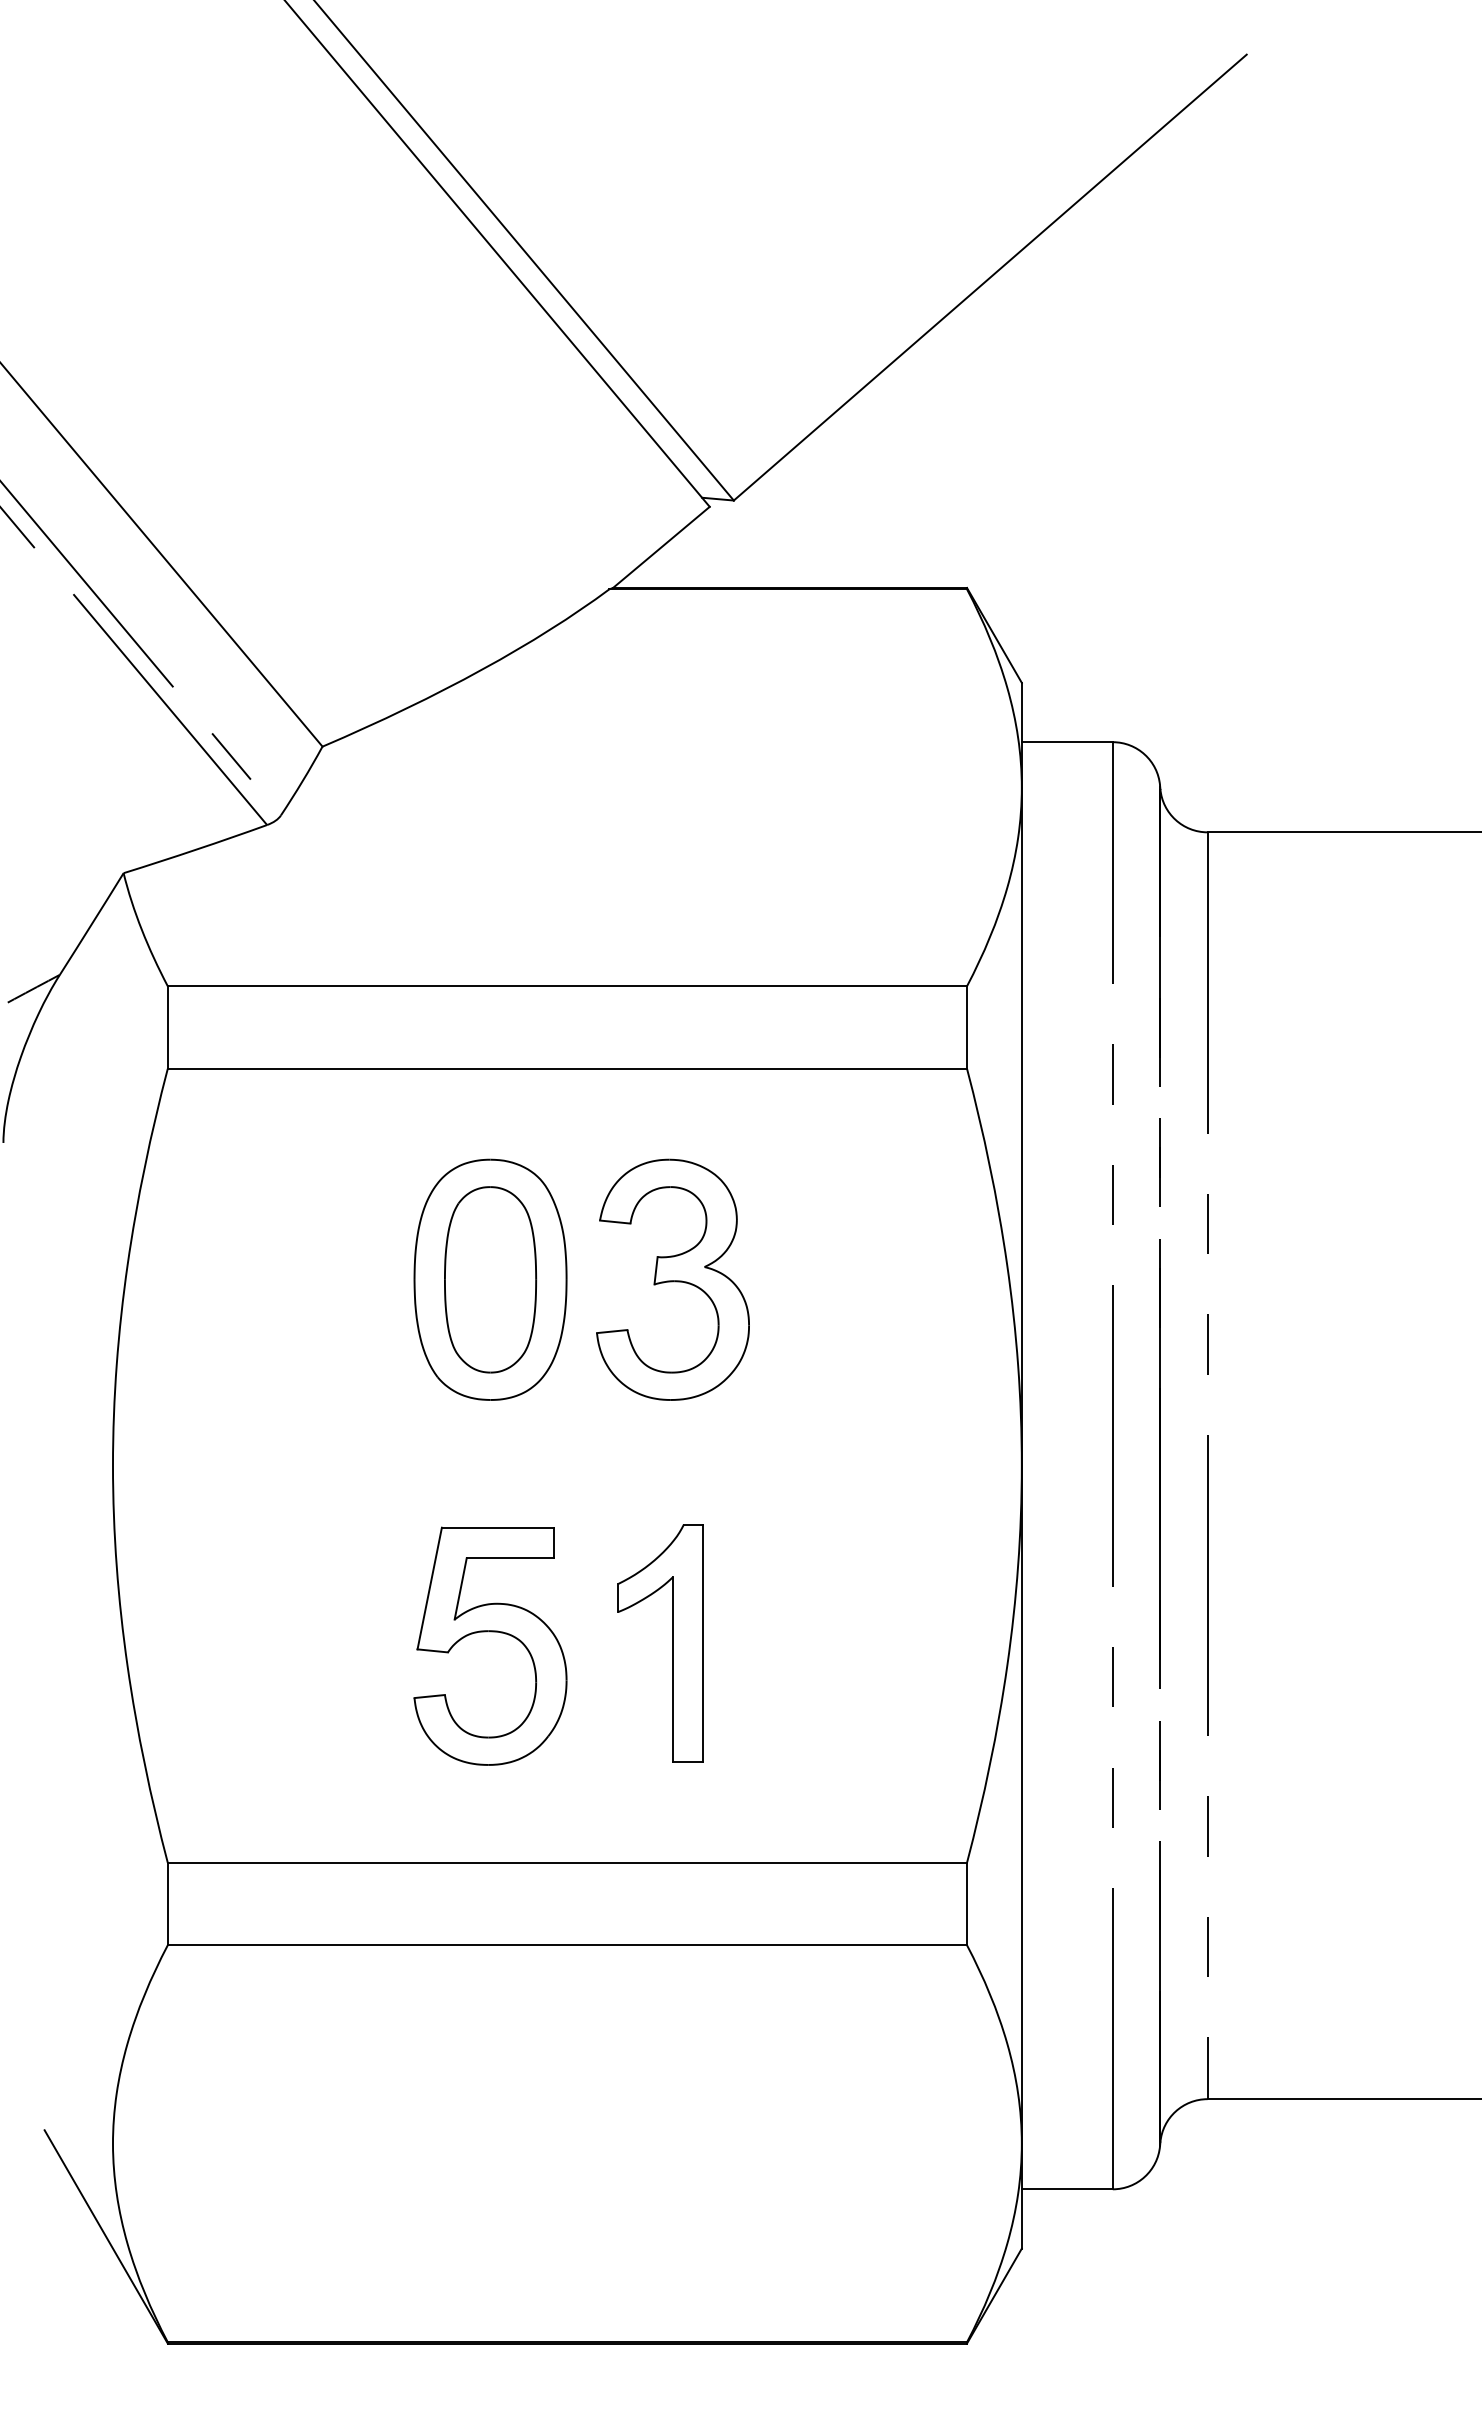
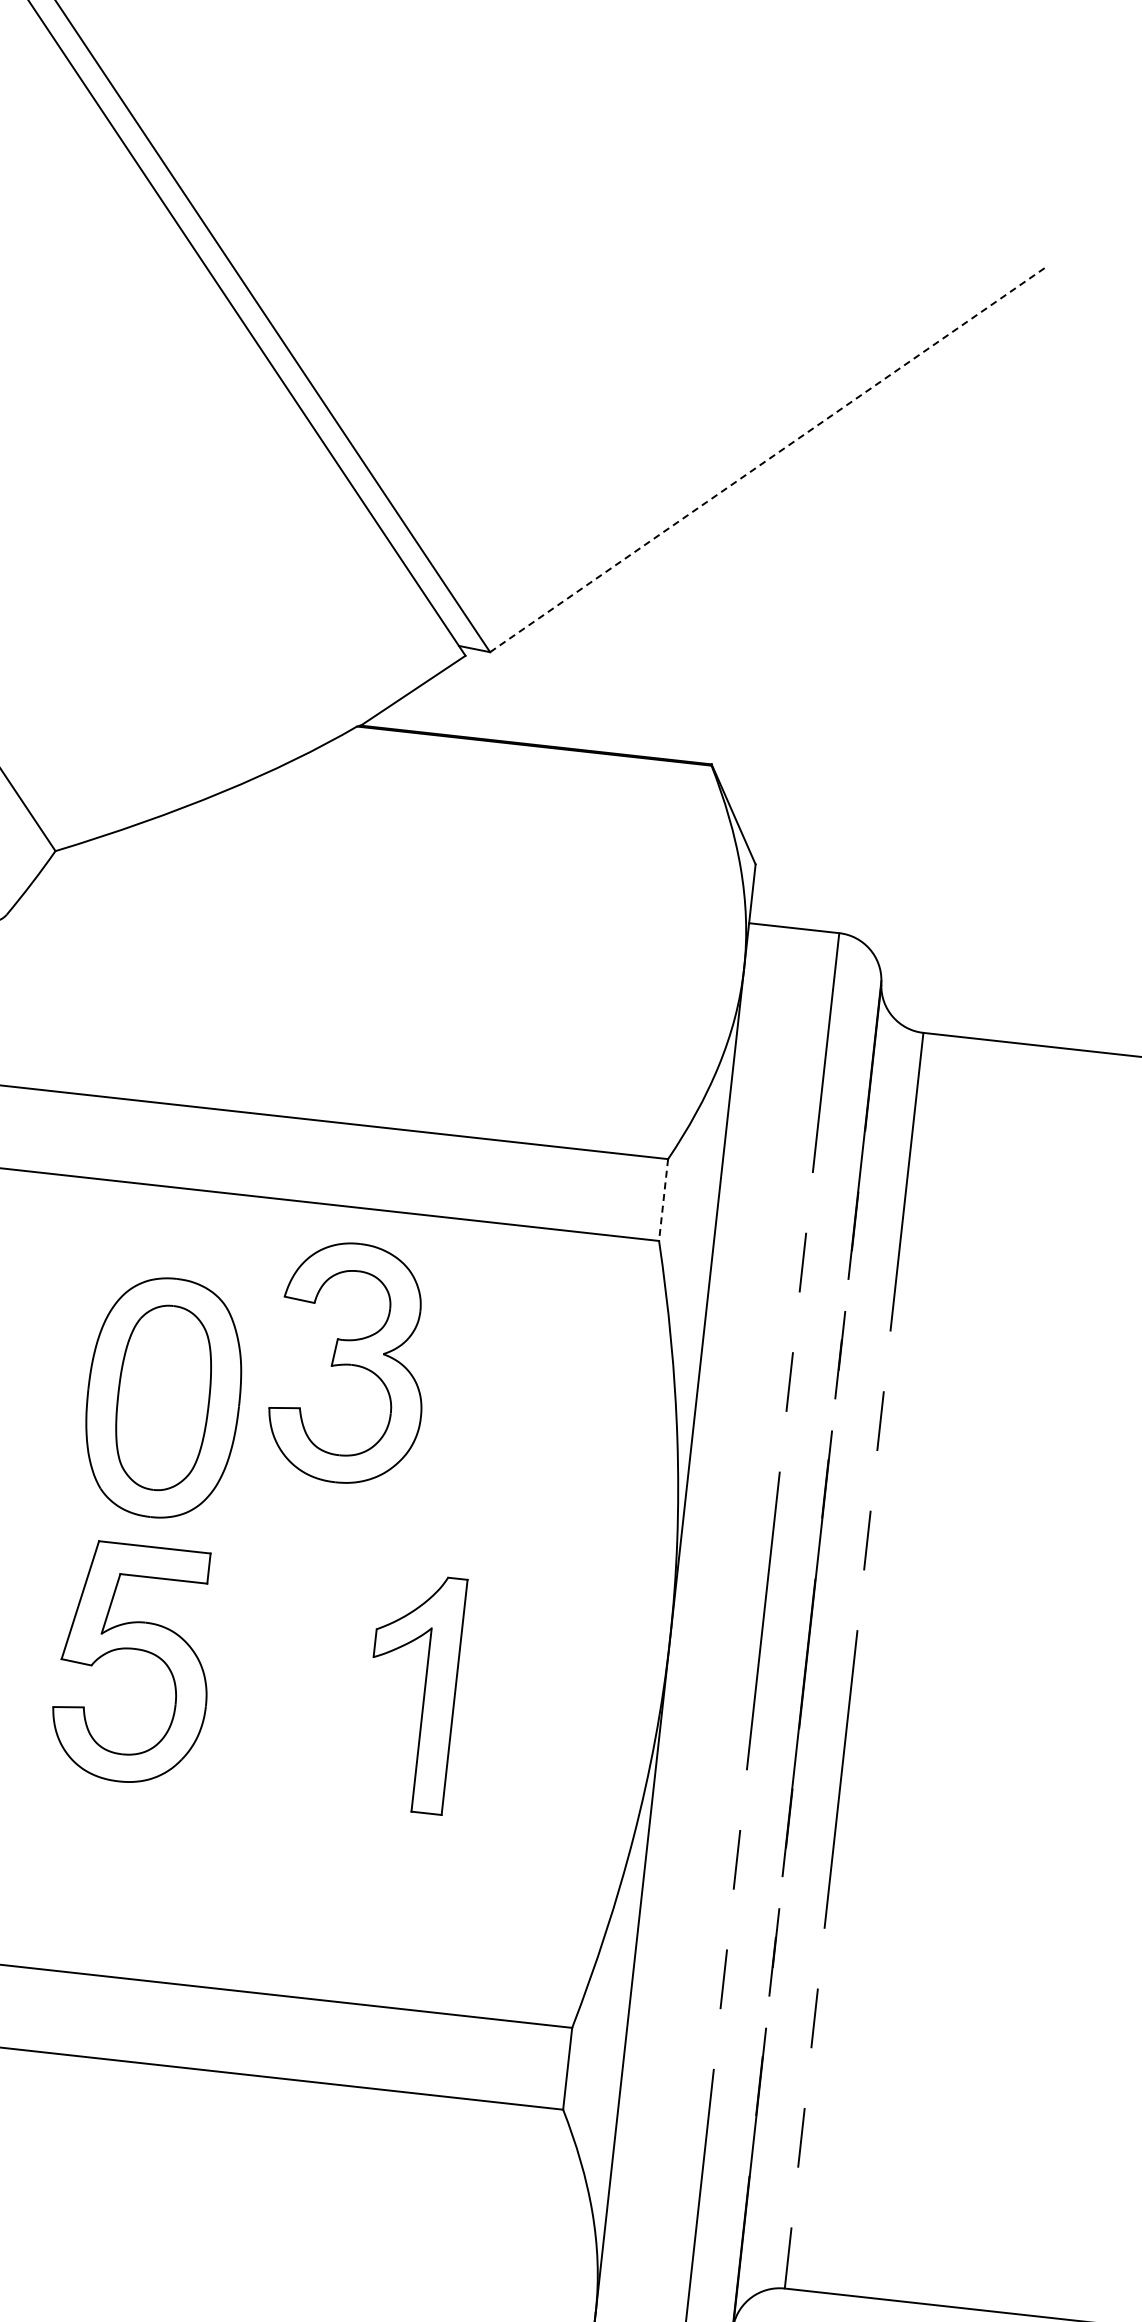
line: (990, 277) -> (768, 459), solid -> dashed
line: (967, 1028) -> (663, 1201), solid -> dashed
part: (672, 1279) -> (350, 1363), moved
part: (490, 1632) -> (135, 1650), moved
part: (672, 1643) -> (423, 1694), moved

